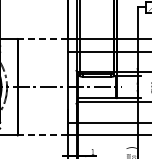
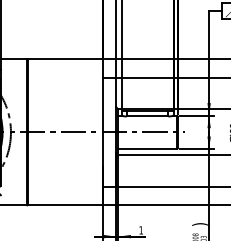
line: (42, 39) -> (64, 59), dashed -> solid
line: (42, 135) -> (64, 205), dashed -> solid

